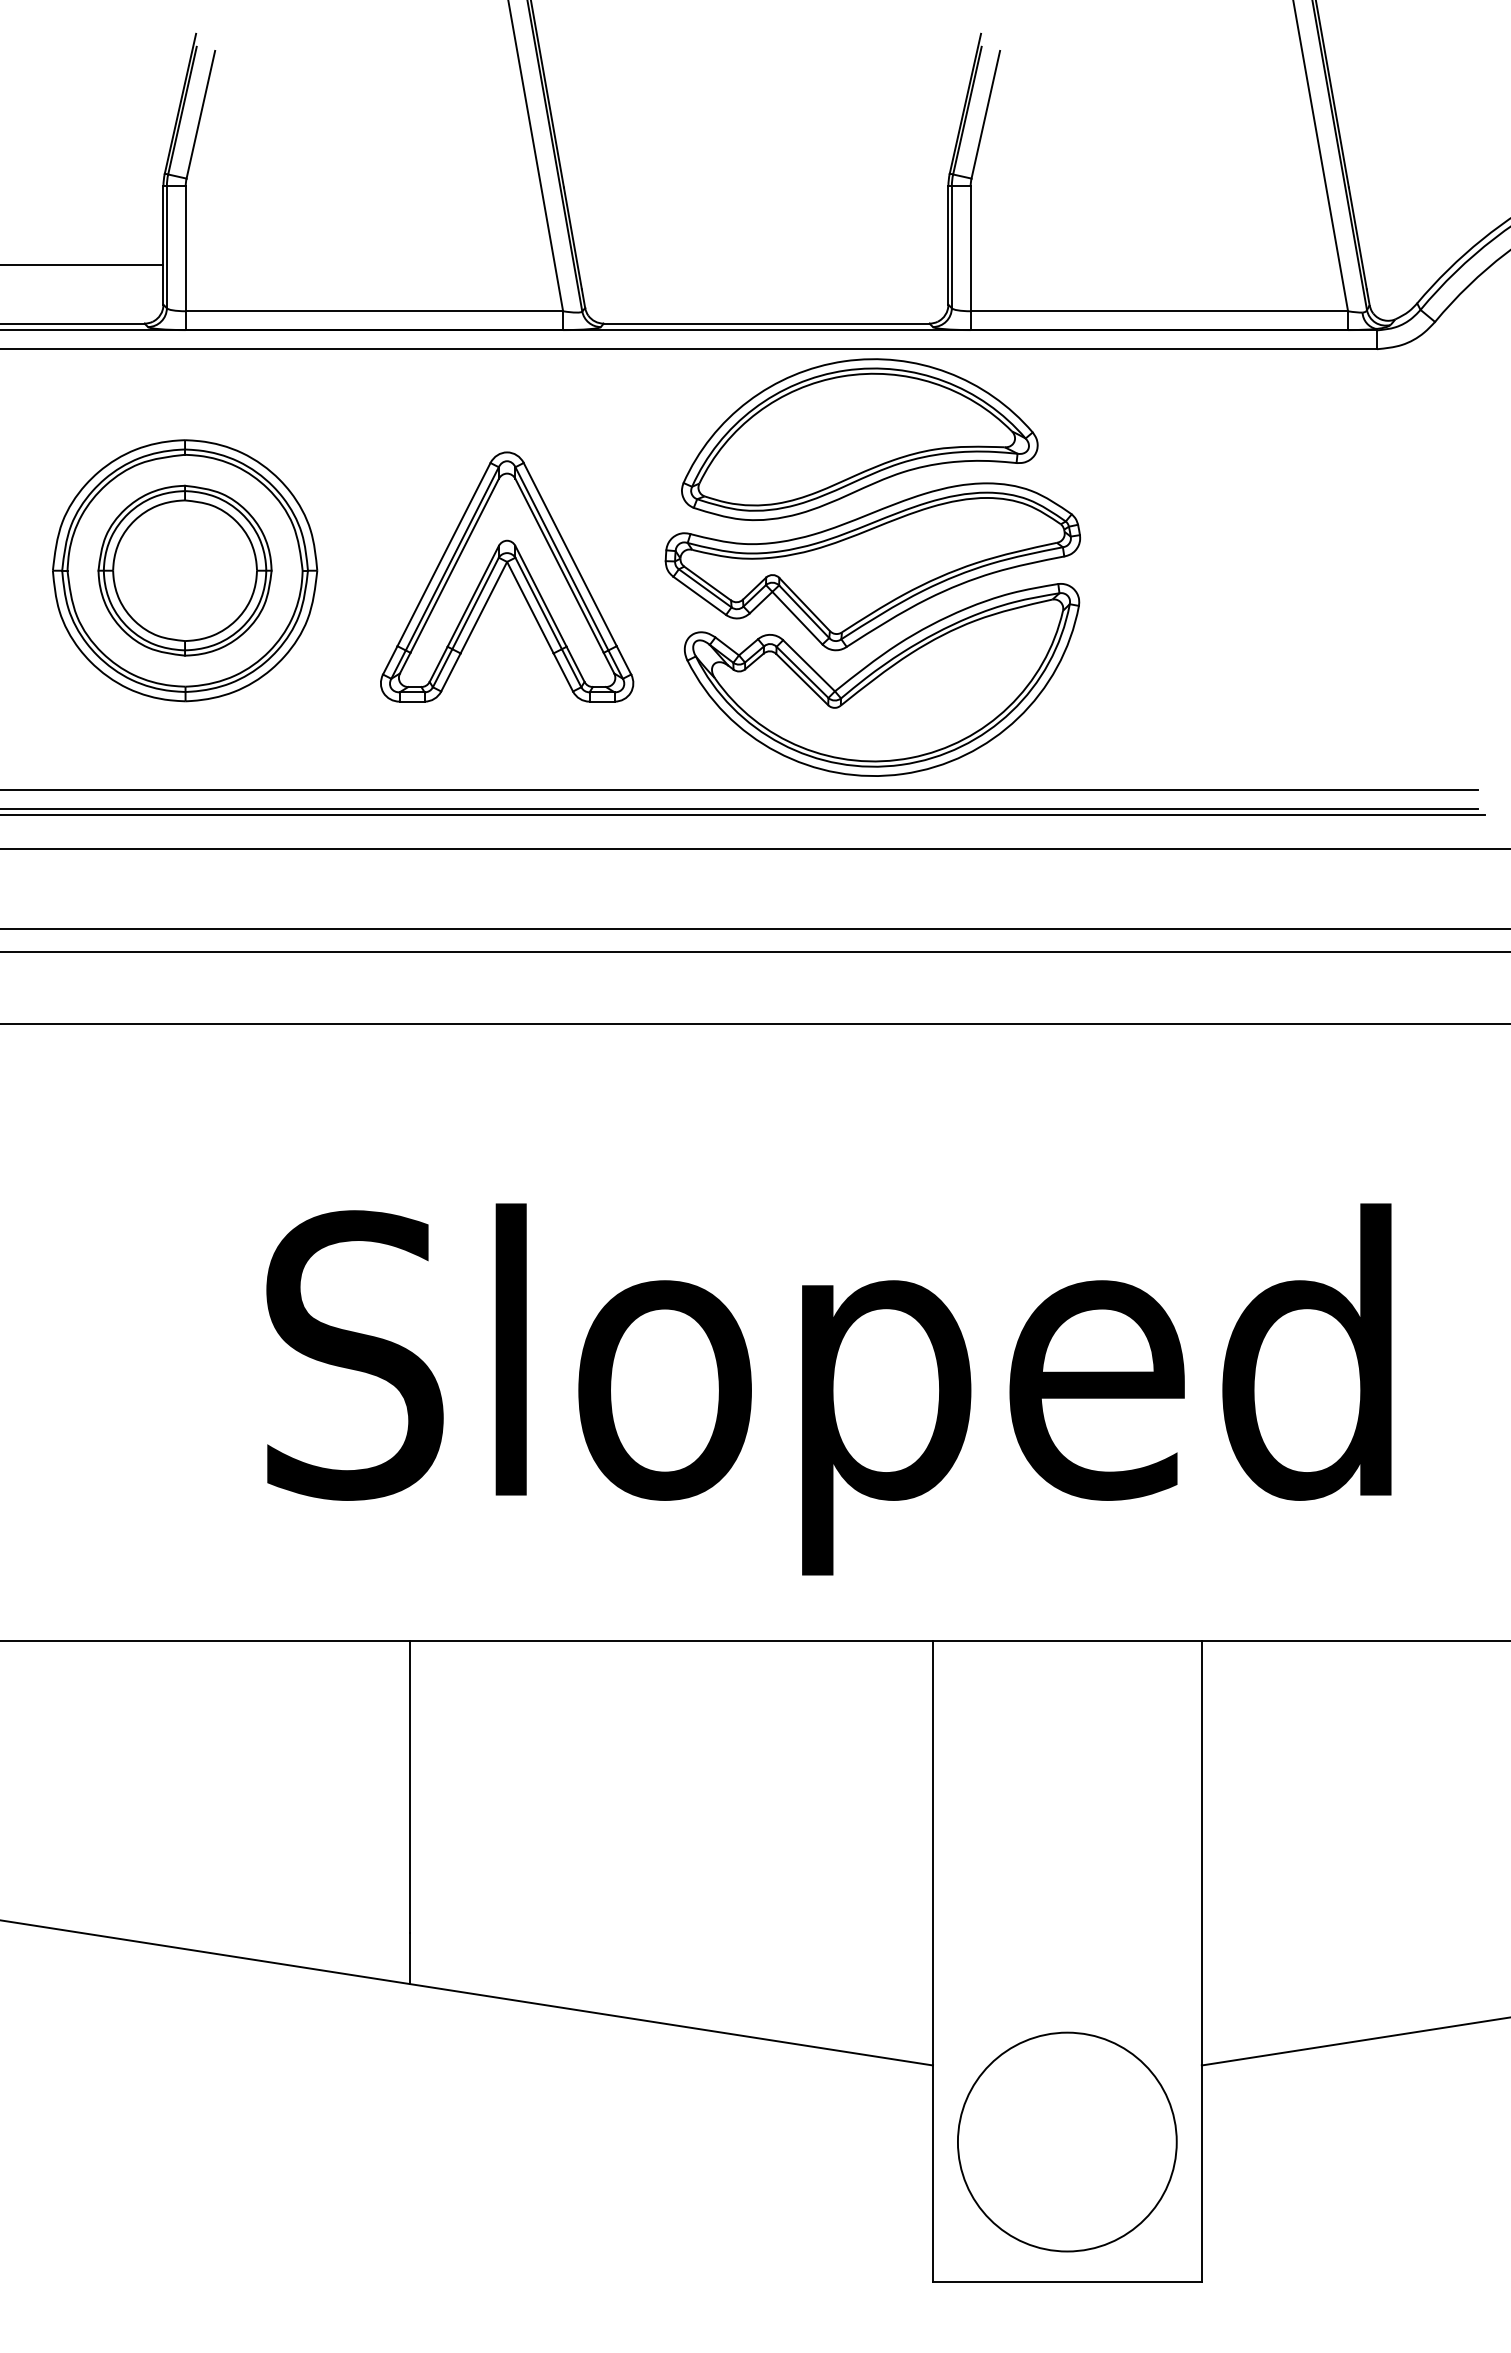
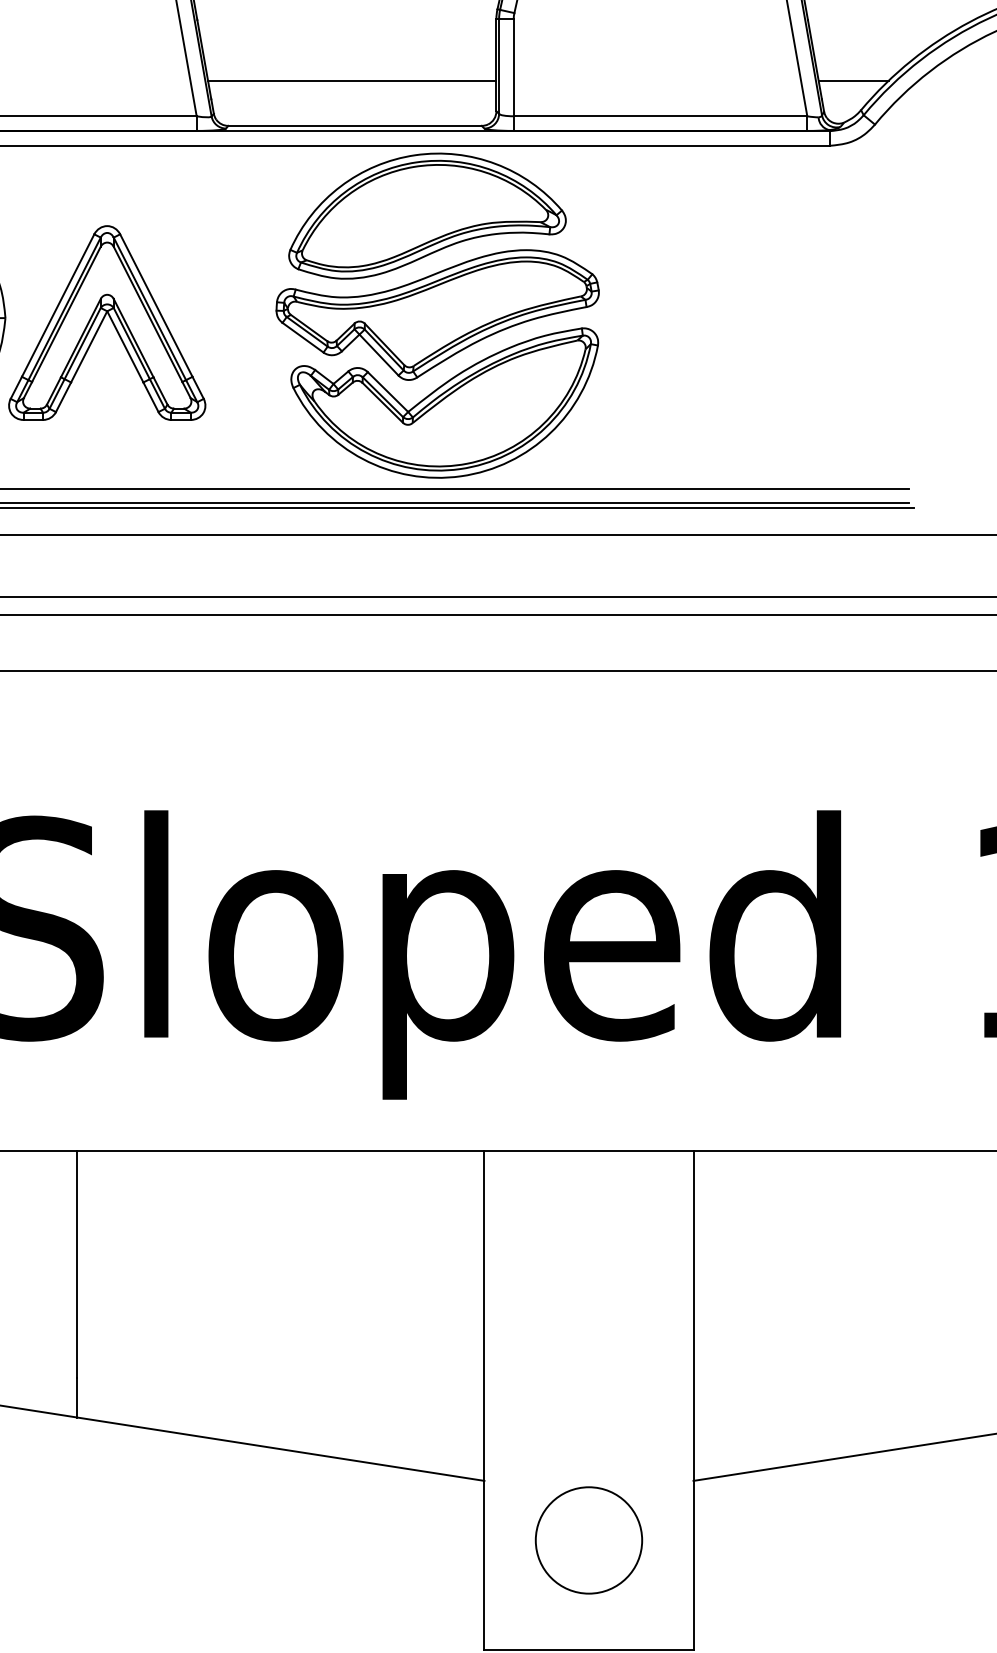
line: (762, 265) -> (351, 80), added
line: (1407, 265) -> (853, 80), added
part: (507, 576) -> (107, 322), moved
circle: (1067, 2141) -> (589, 1540), size x0.62

